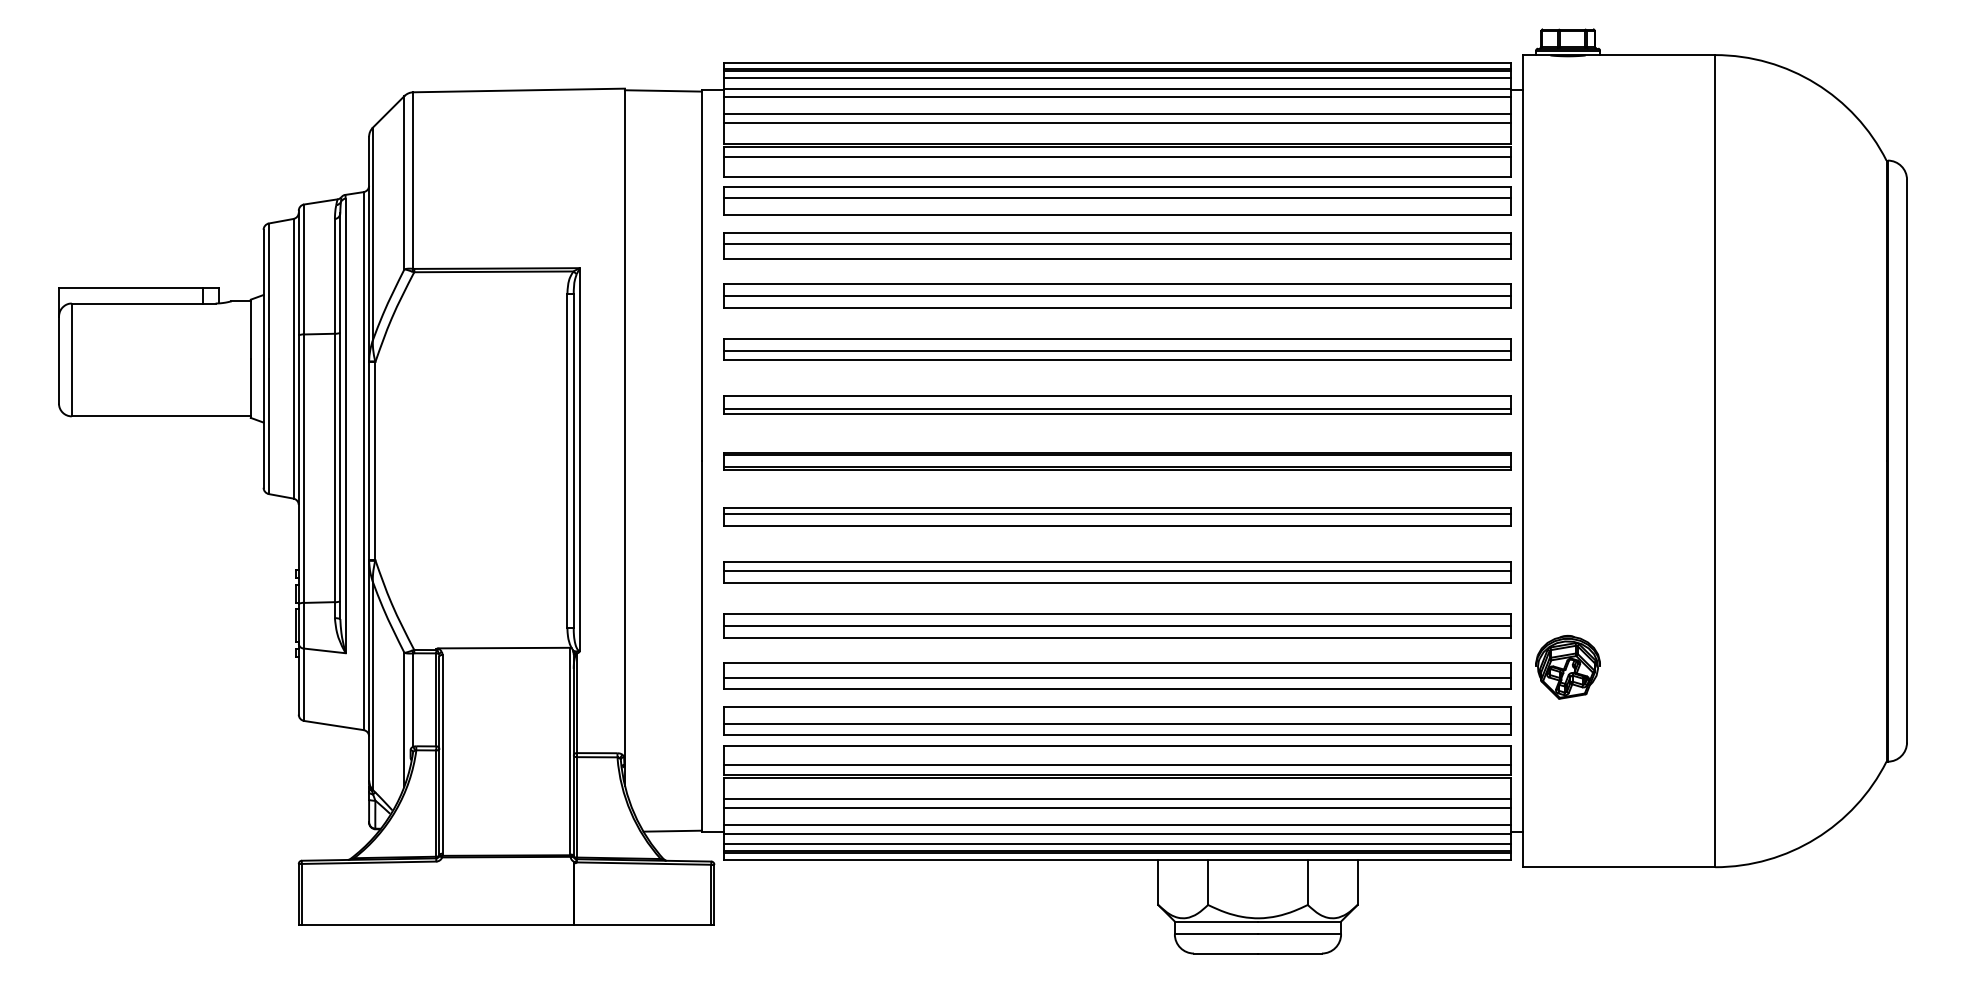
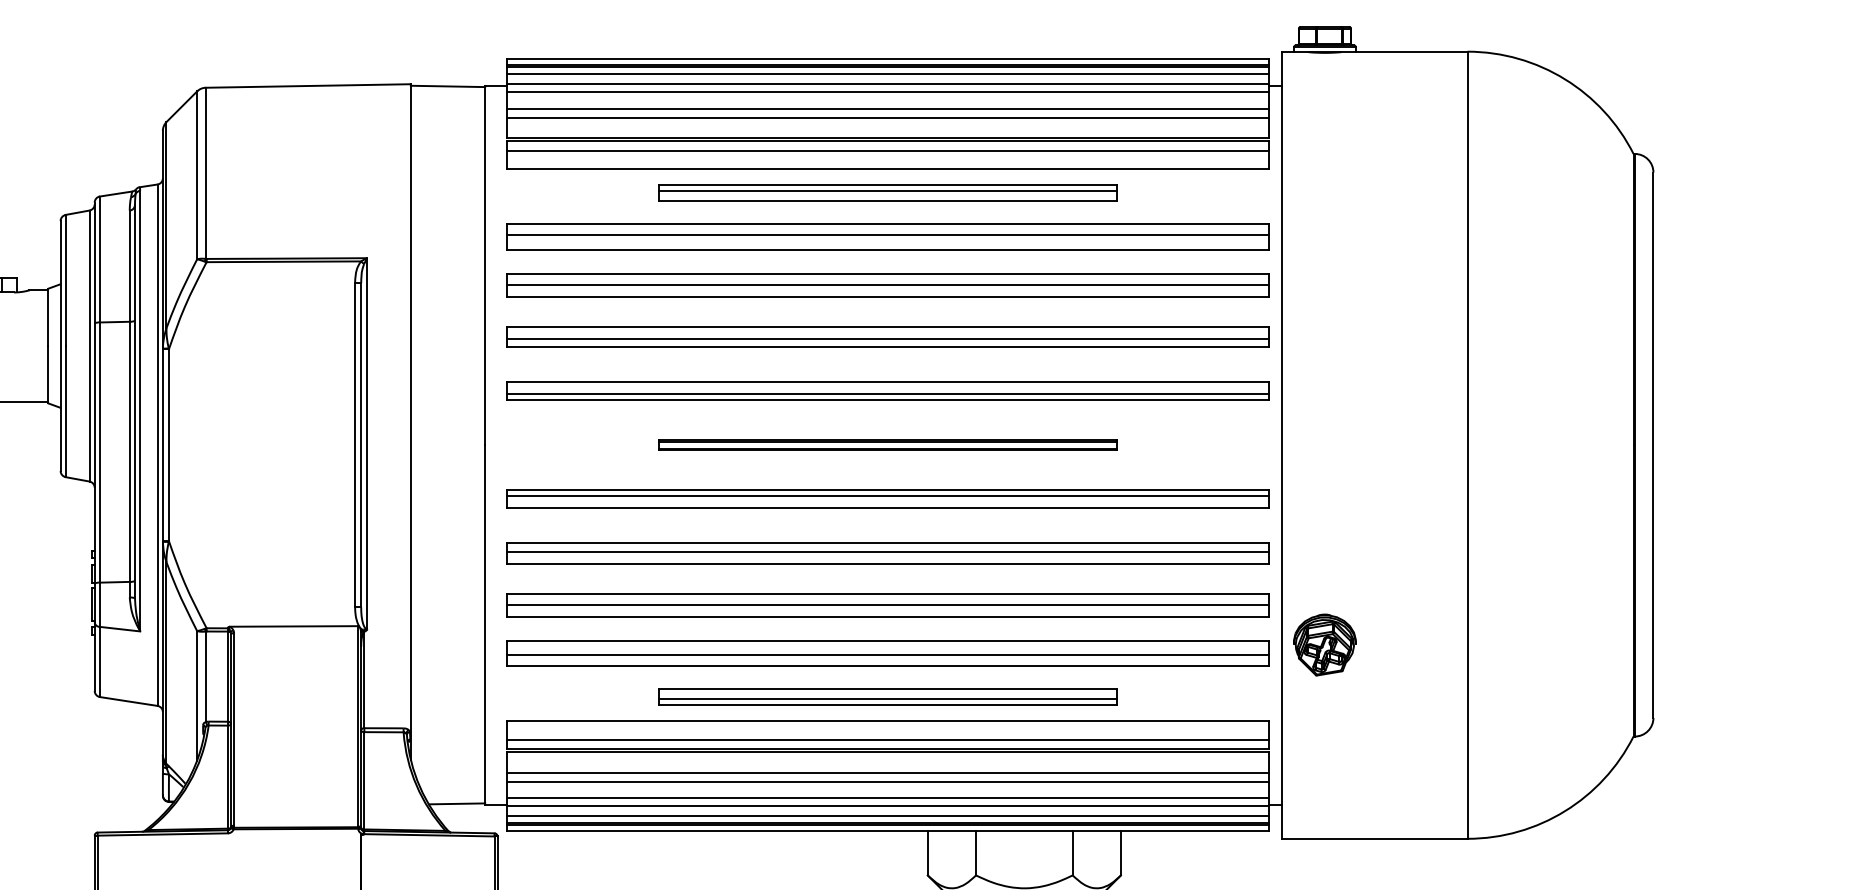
part: (1117, 200) -> (888, 192), size x0.6
part: (1117, 461) -> (888, 445), size x0.6
part: (1117, 720) -> (888, 696), size x0.6

